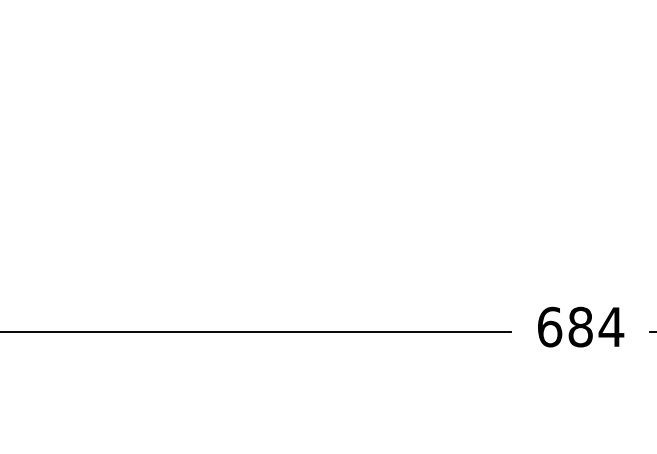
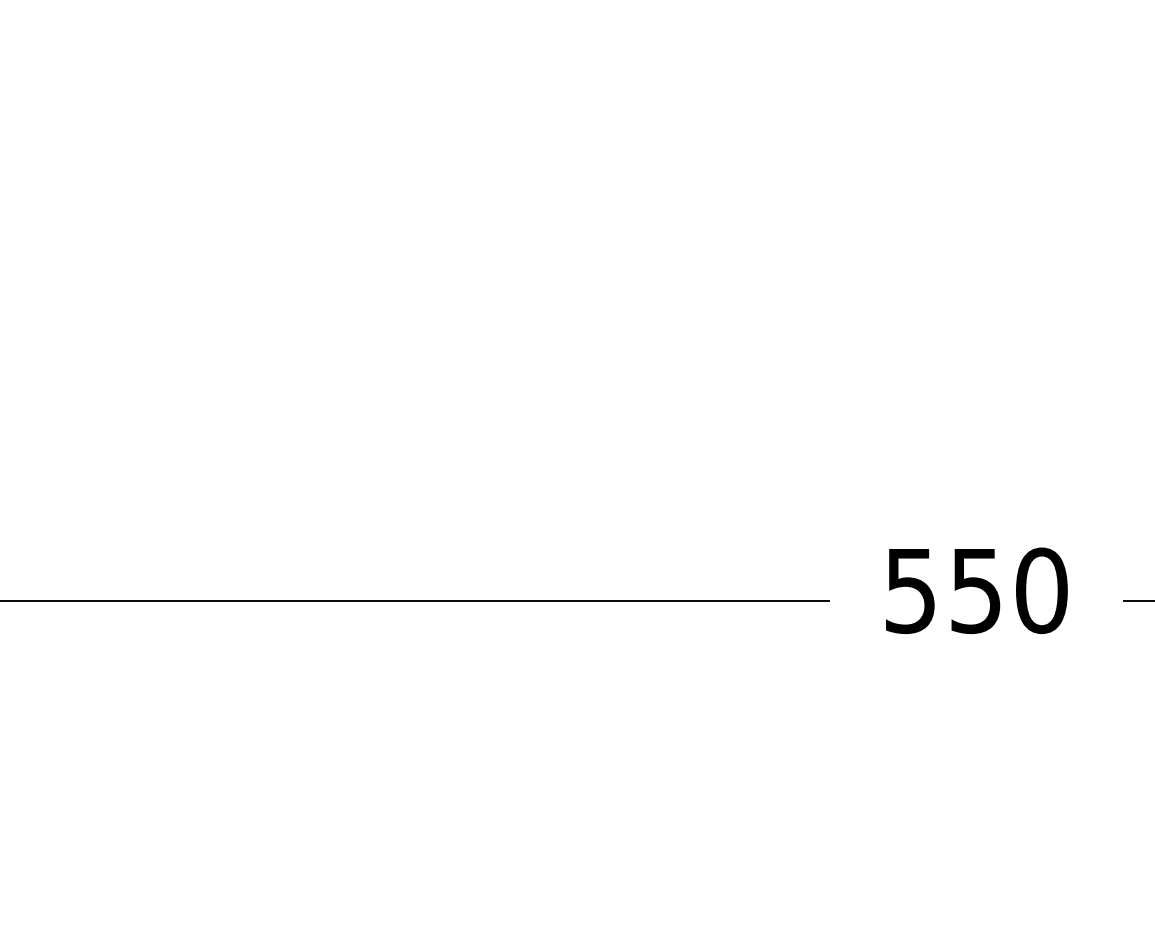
text: (581, 326) -> (977, 589), 684 -> 550

